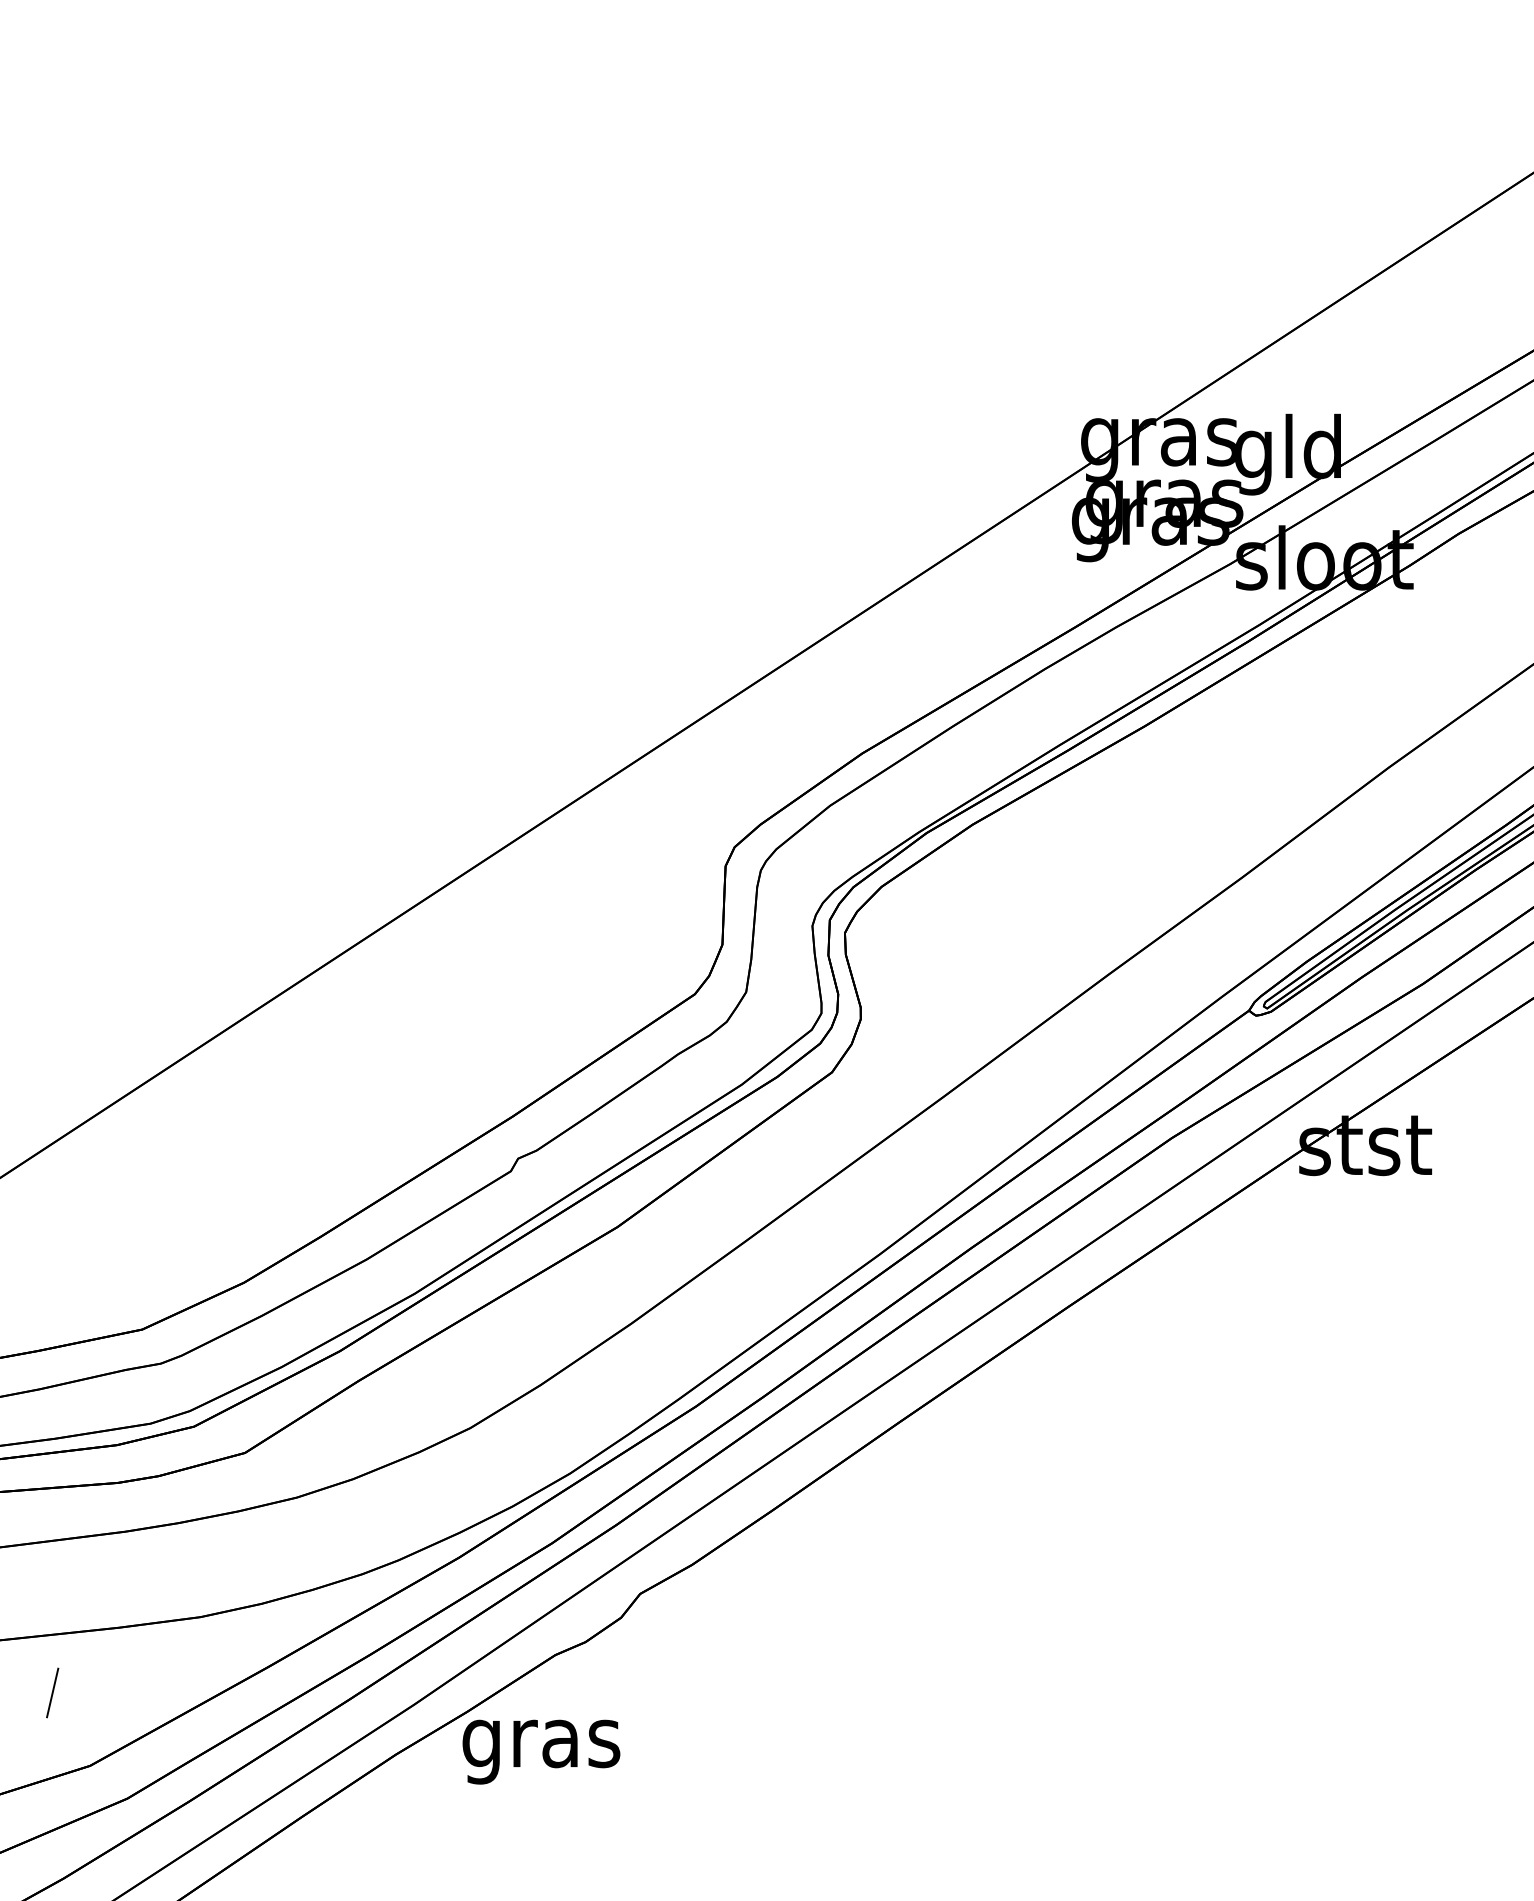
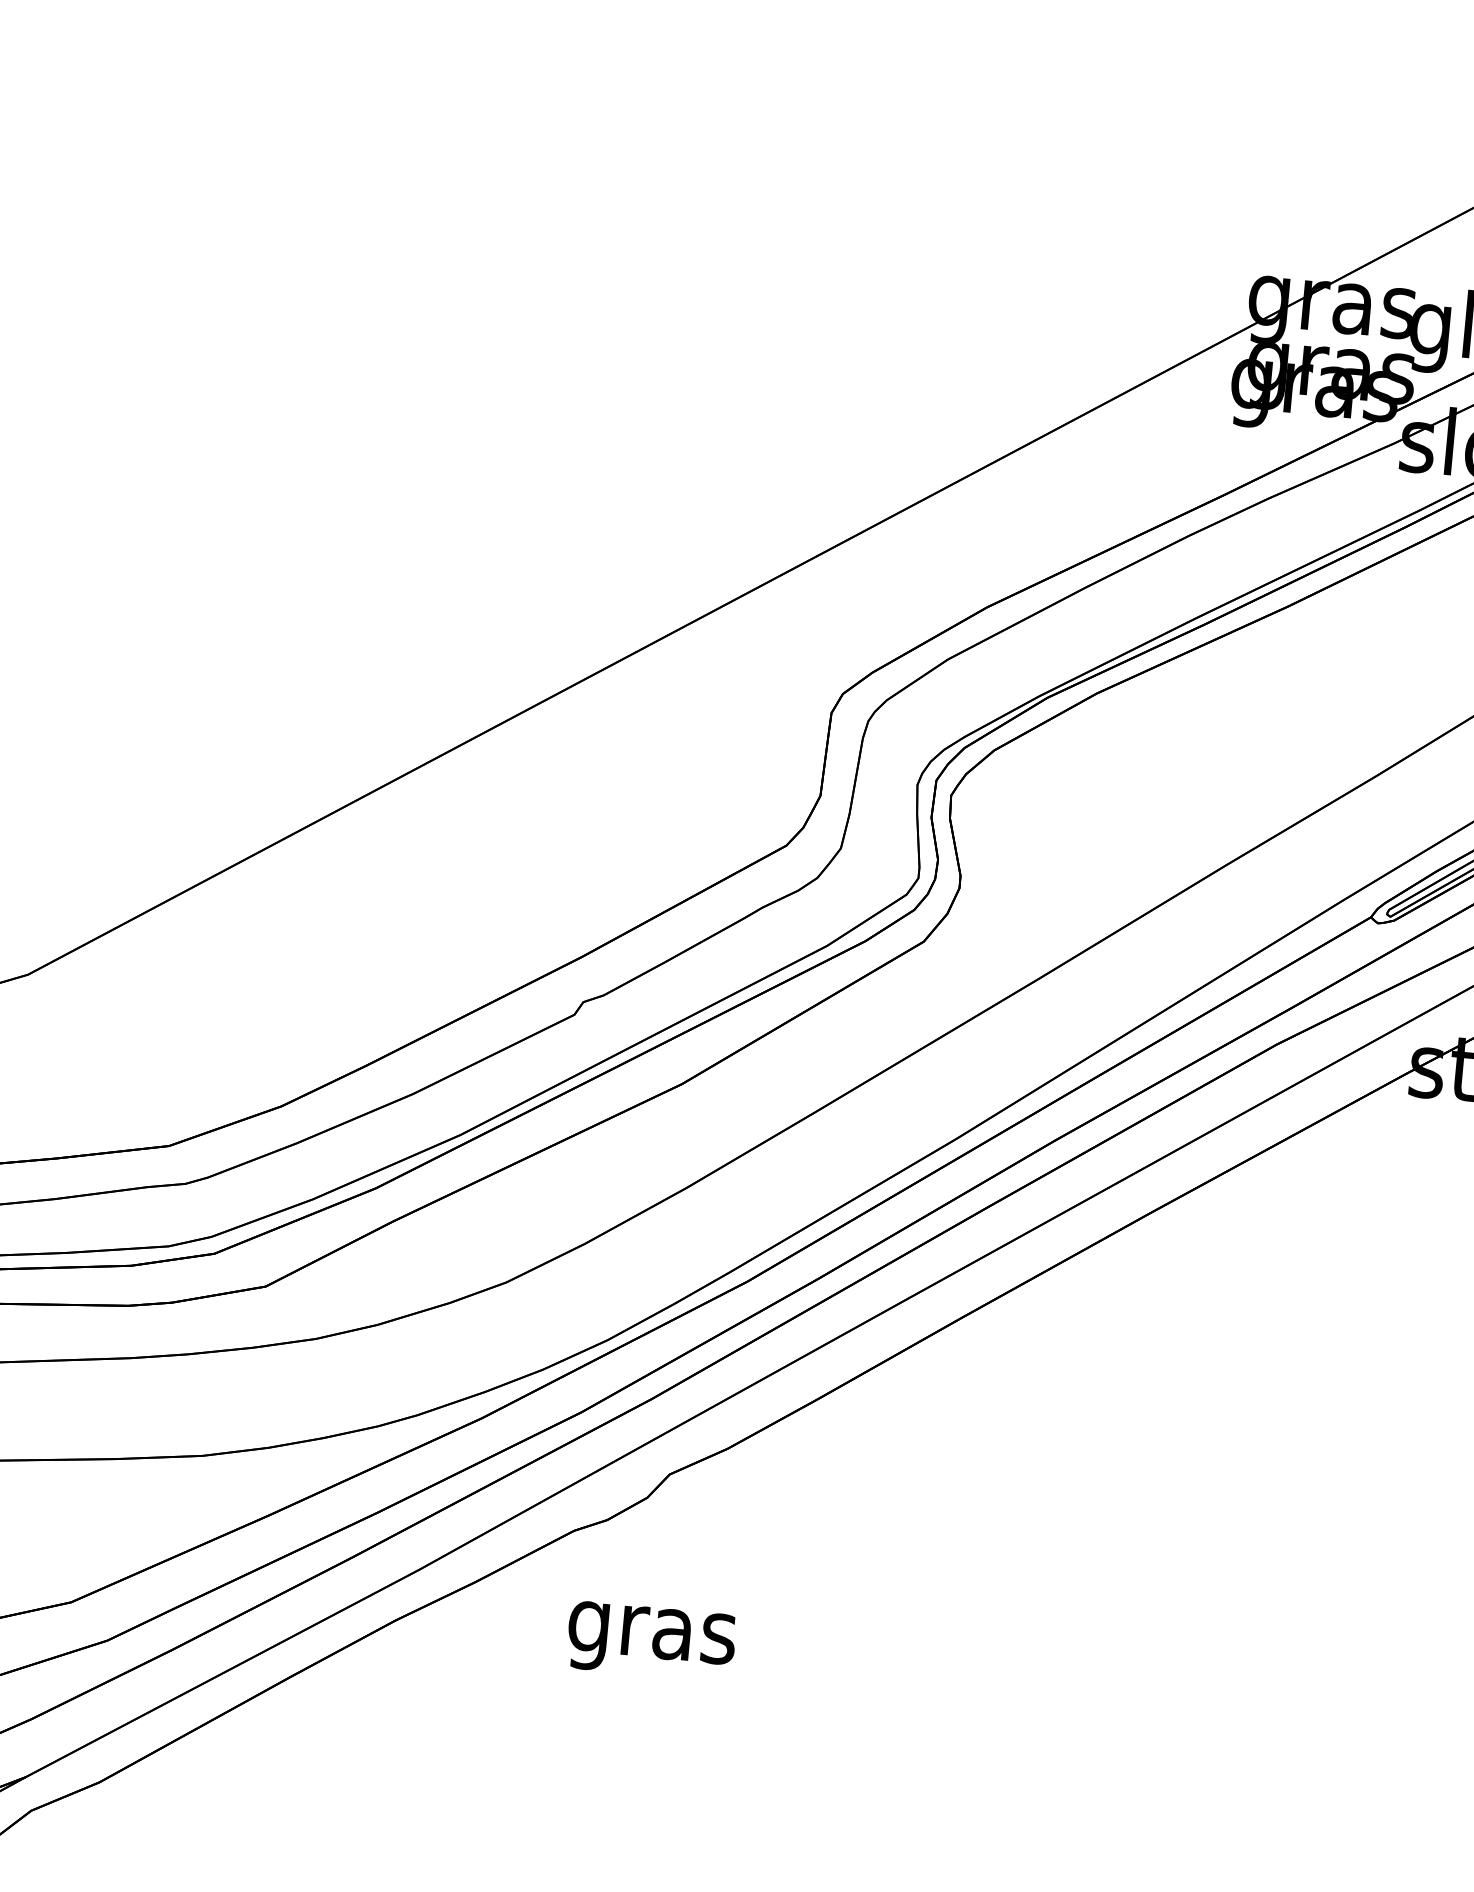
line: (52, 1692) -> (38, 1521), removed
text: (541, 1751) -> (651, 1640), moved

